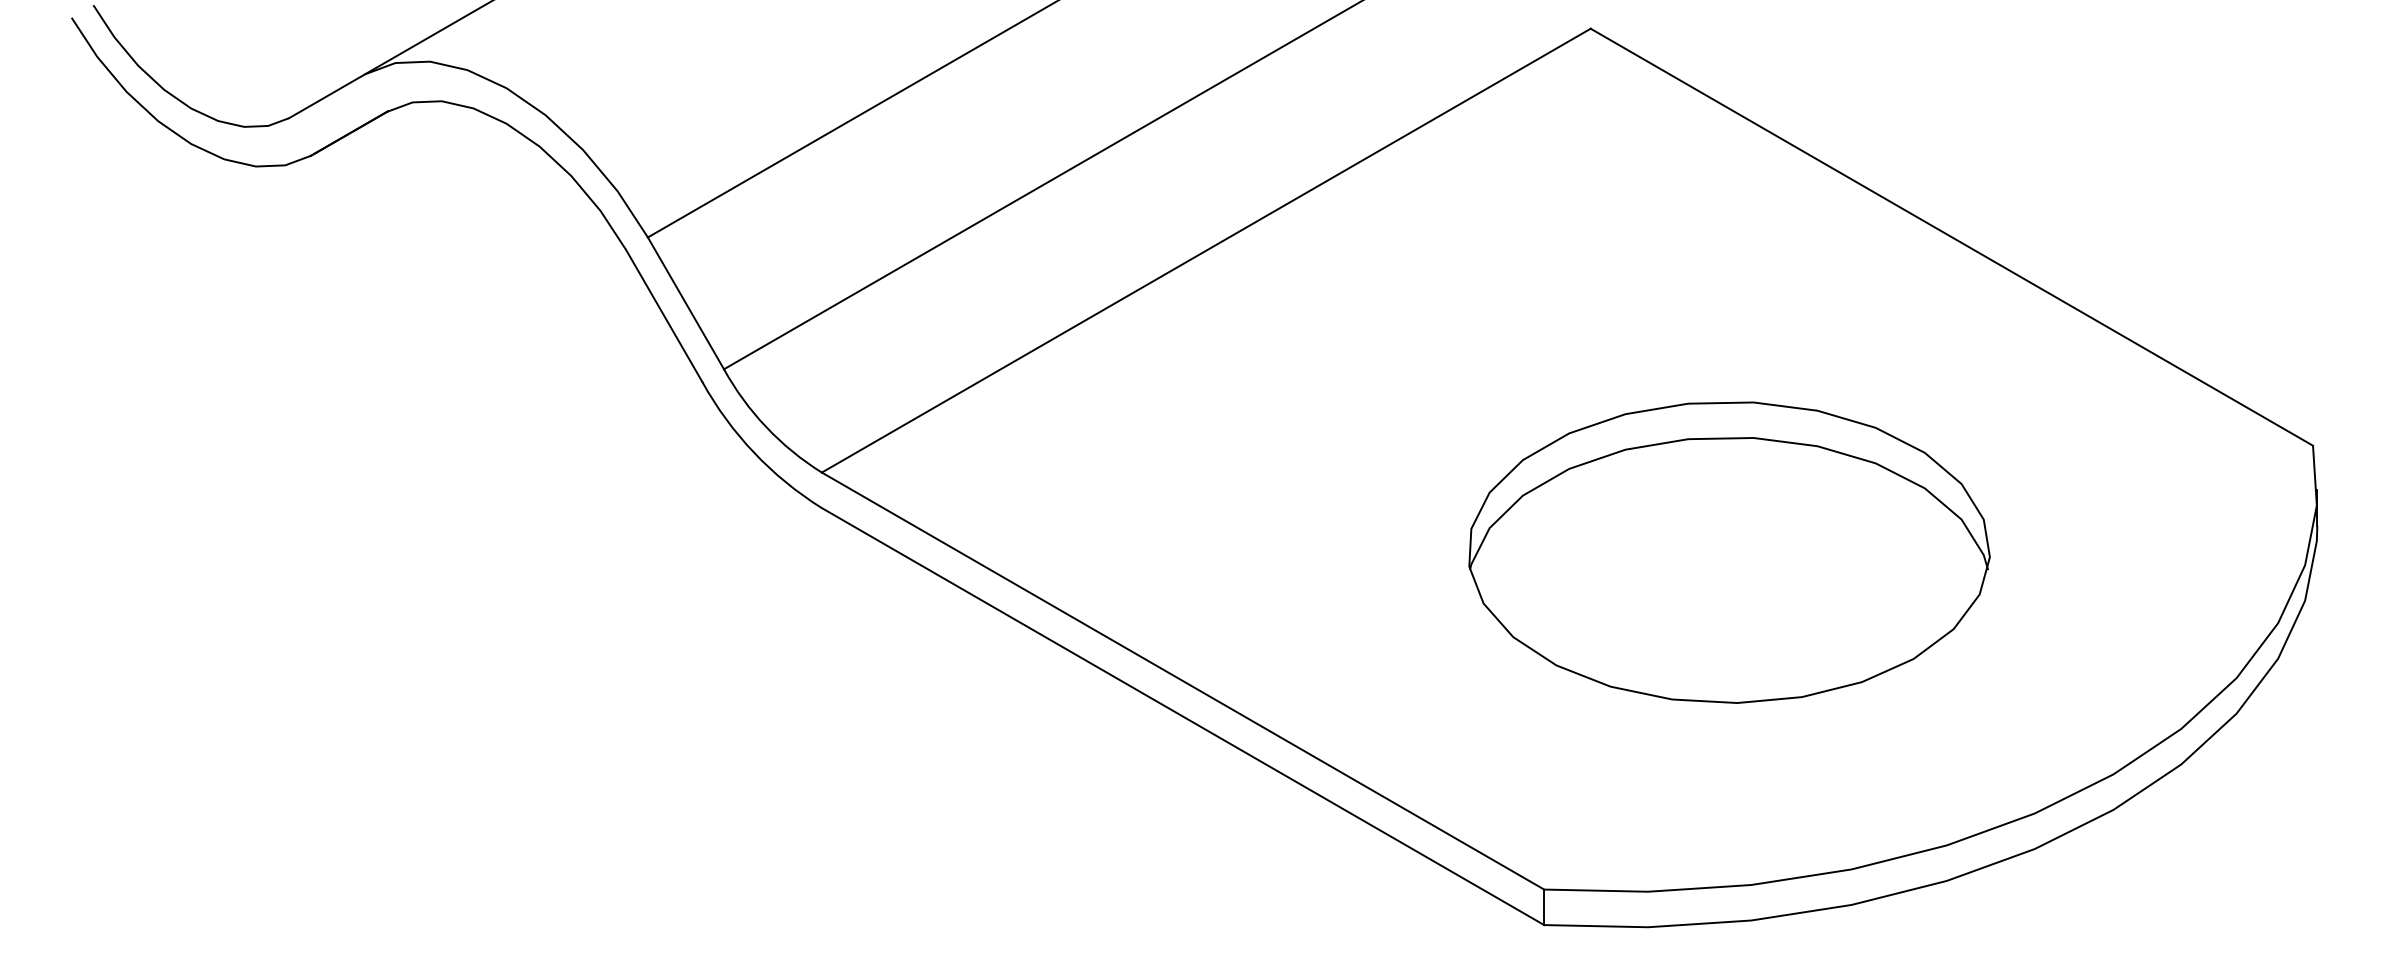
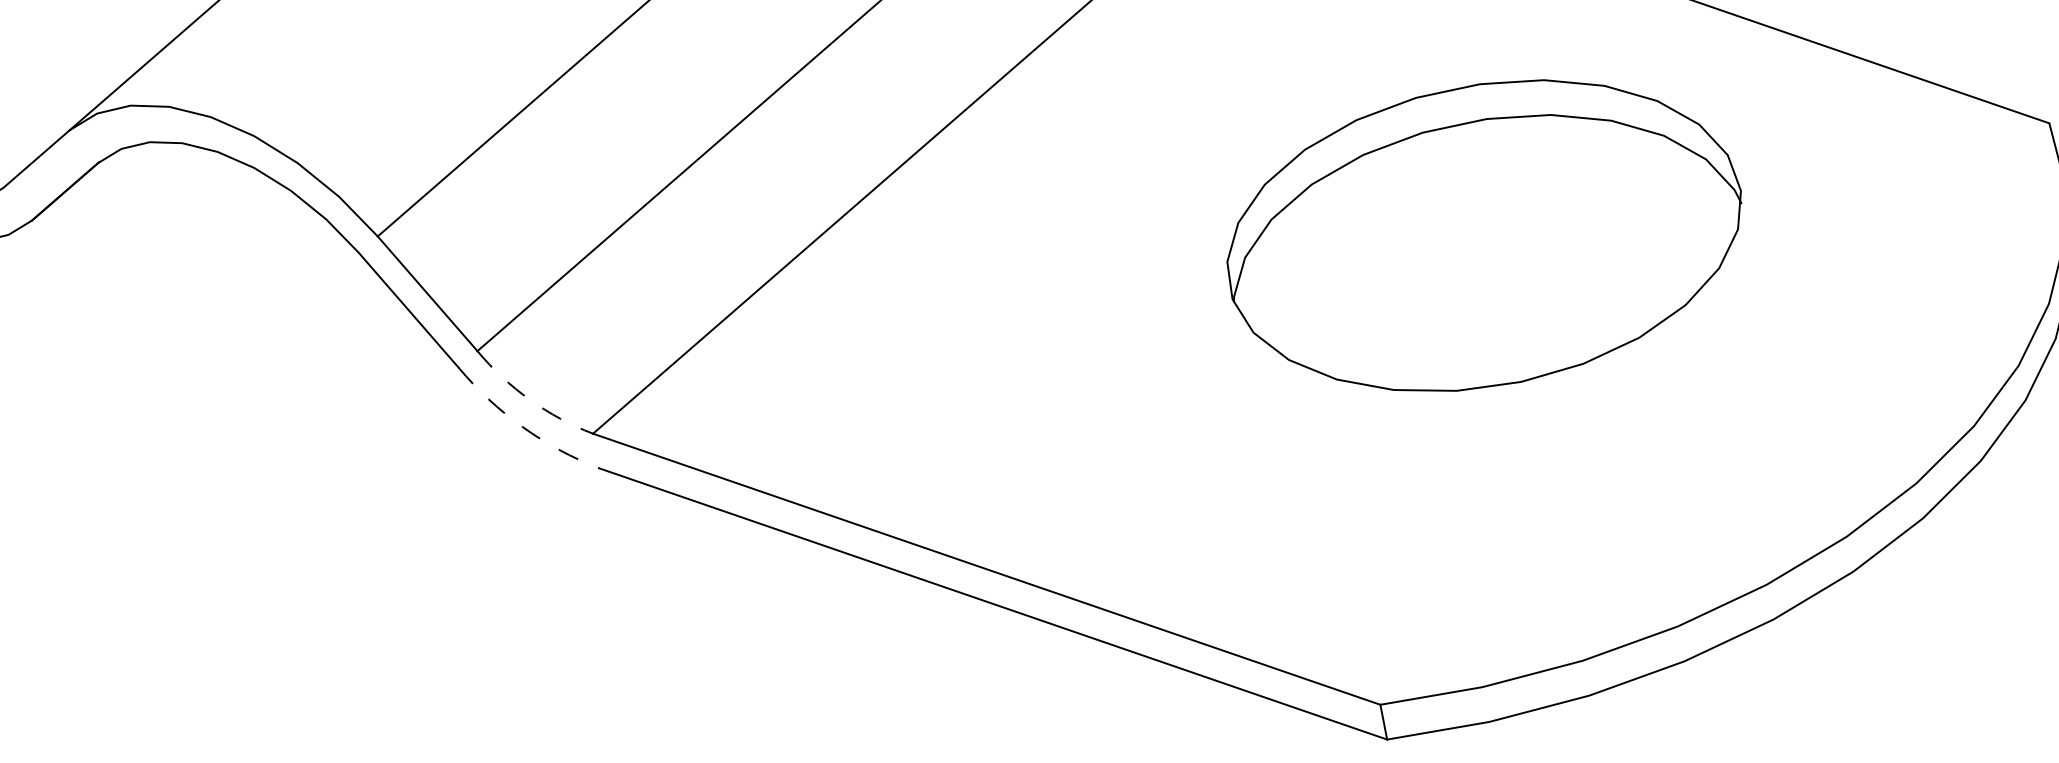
arc: (766, 427) -> (530, 400), solid -> dashed
arc: (754, 452) -> (523, 426), solid -> dashed
part: (1729, 552) -> (1484, 235), moved

